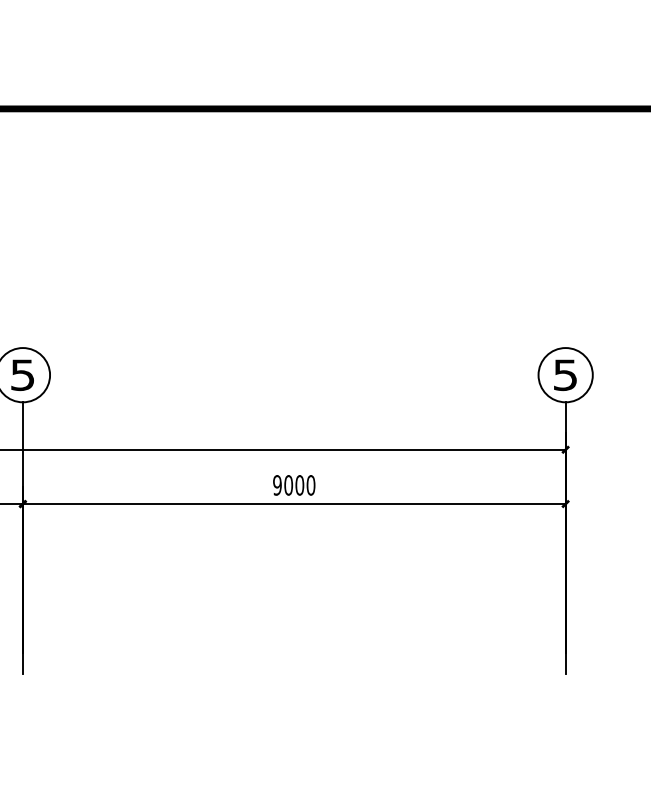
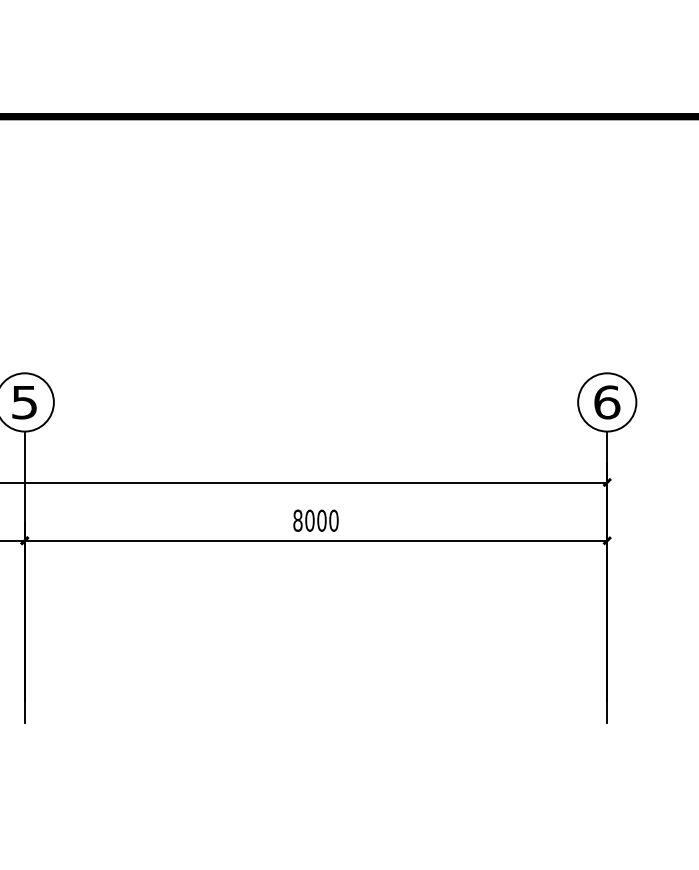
text: (565, 375) -> (607, 402), 5 -> 6
text: (277, 485) -> (297, 520), 9000 -> 8000

